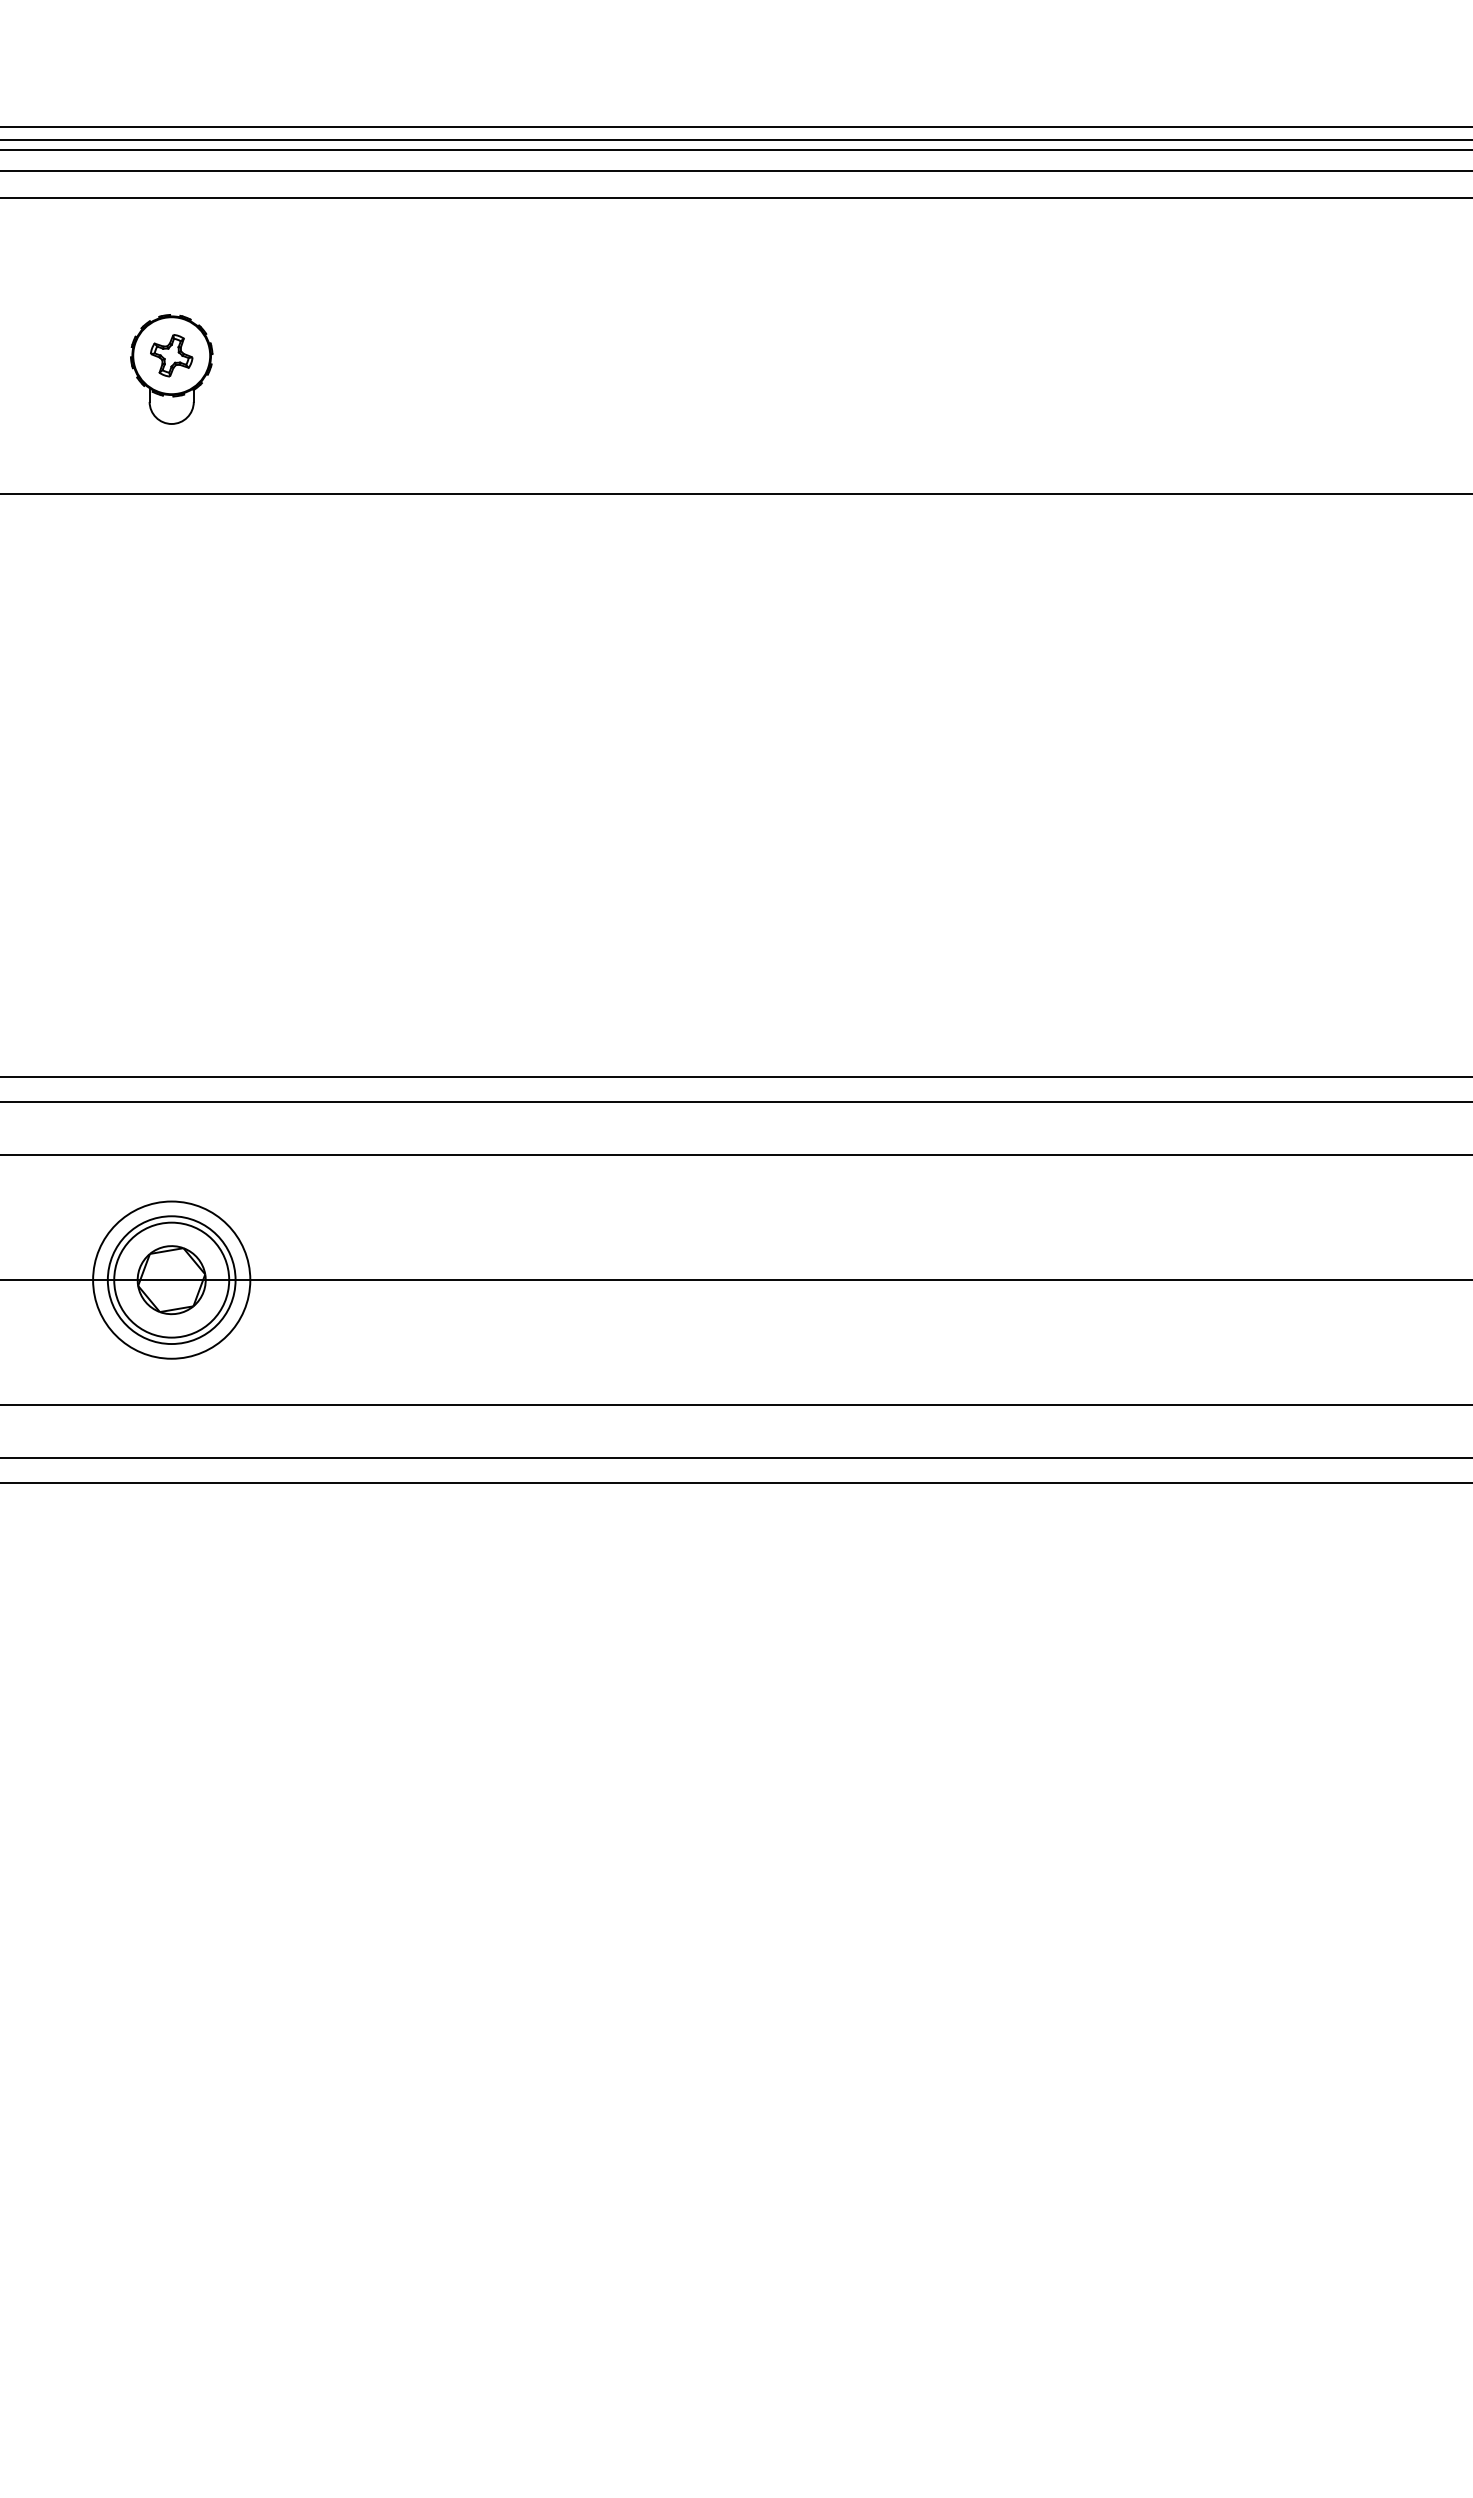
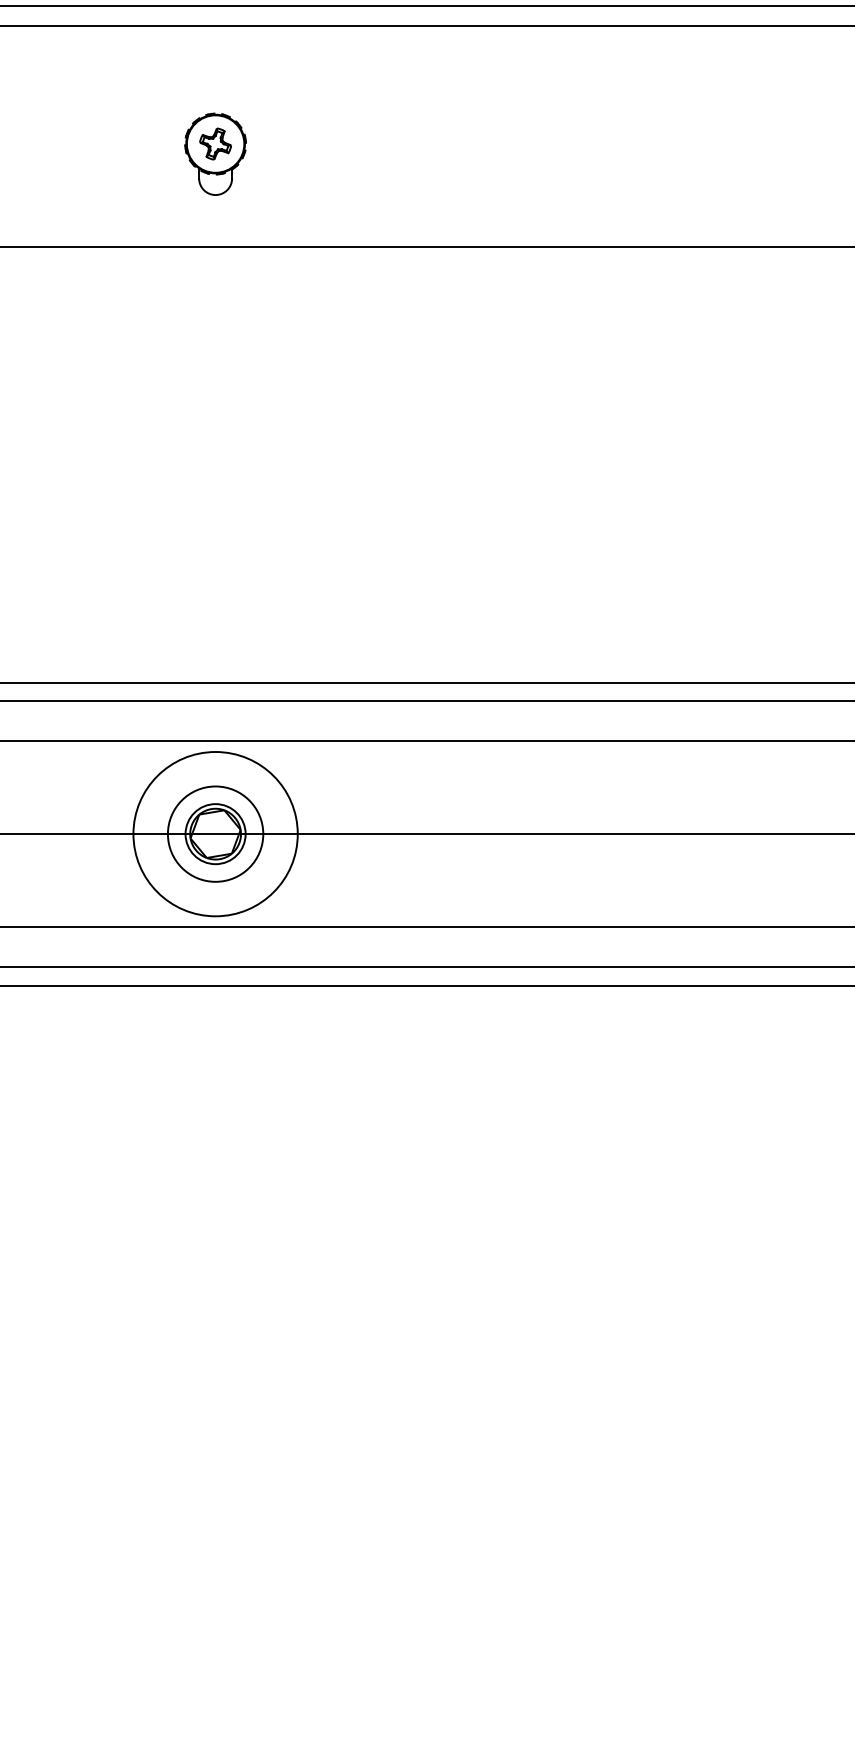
circle: (171, 1279) -> (215, 833), size x0.7
circle: (171, 1279) -> (215, 833), size x1.4

